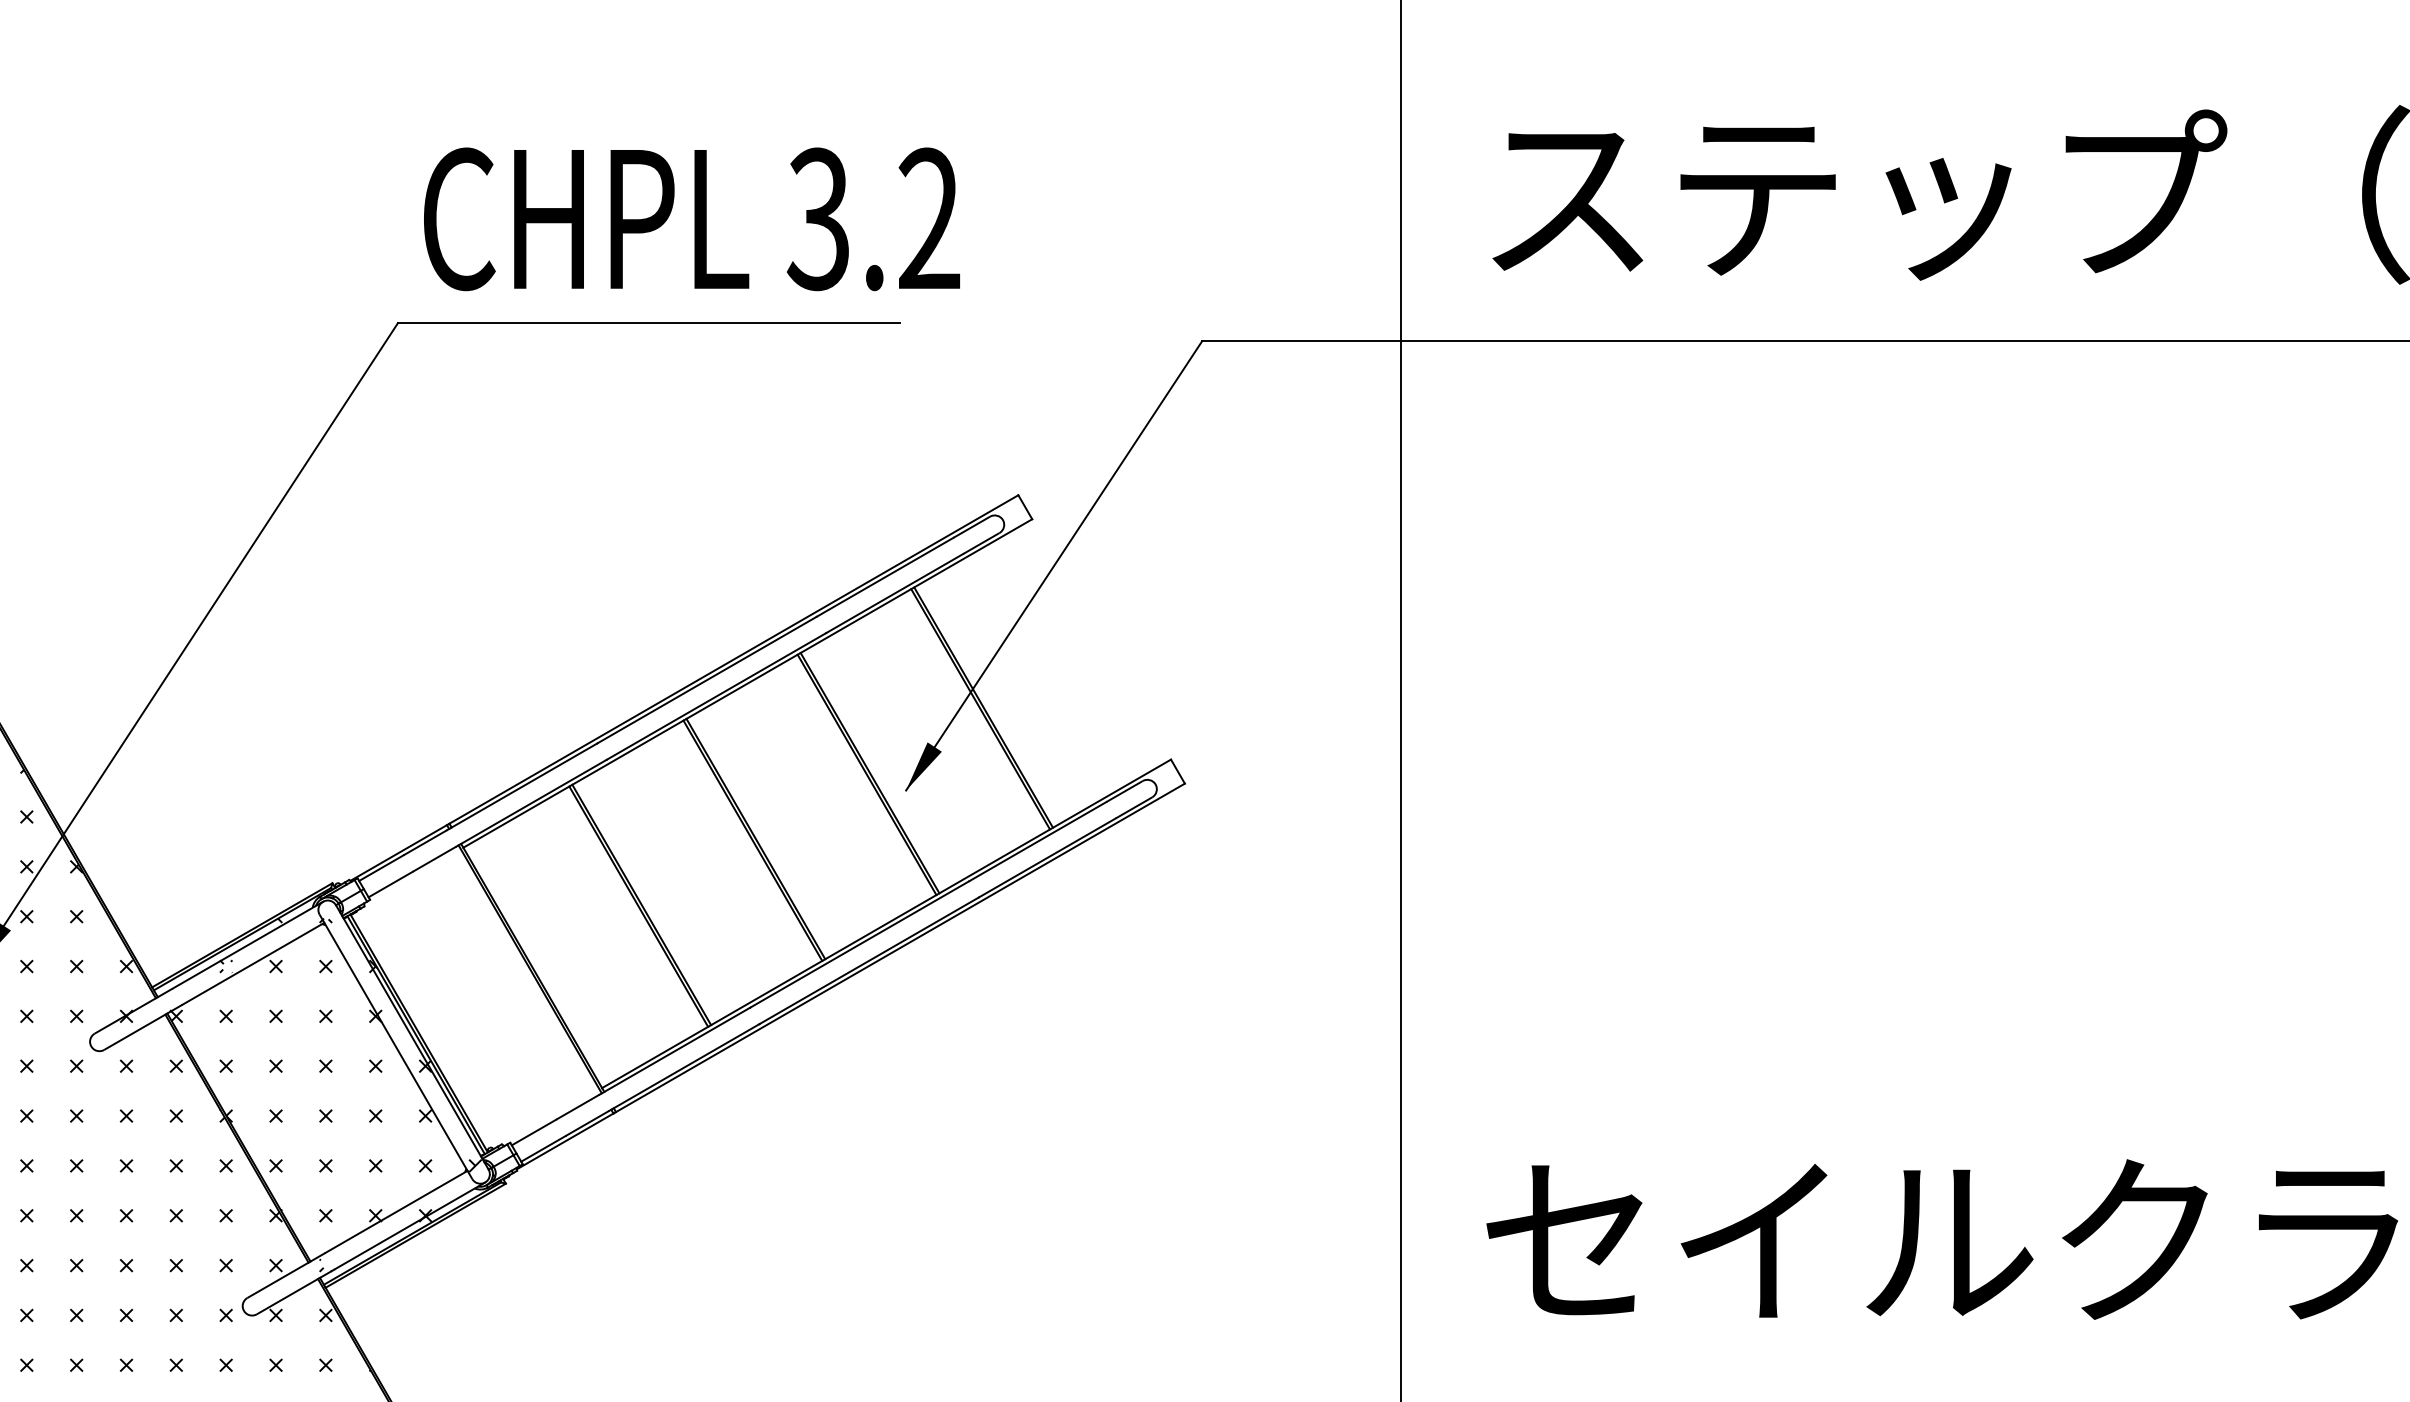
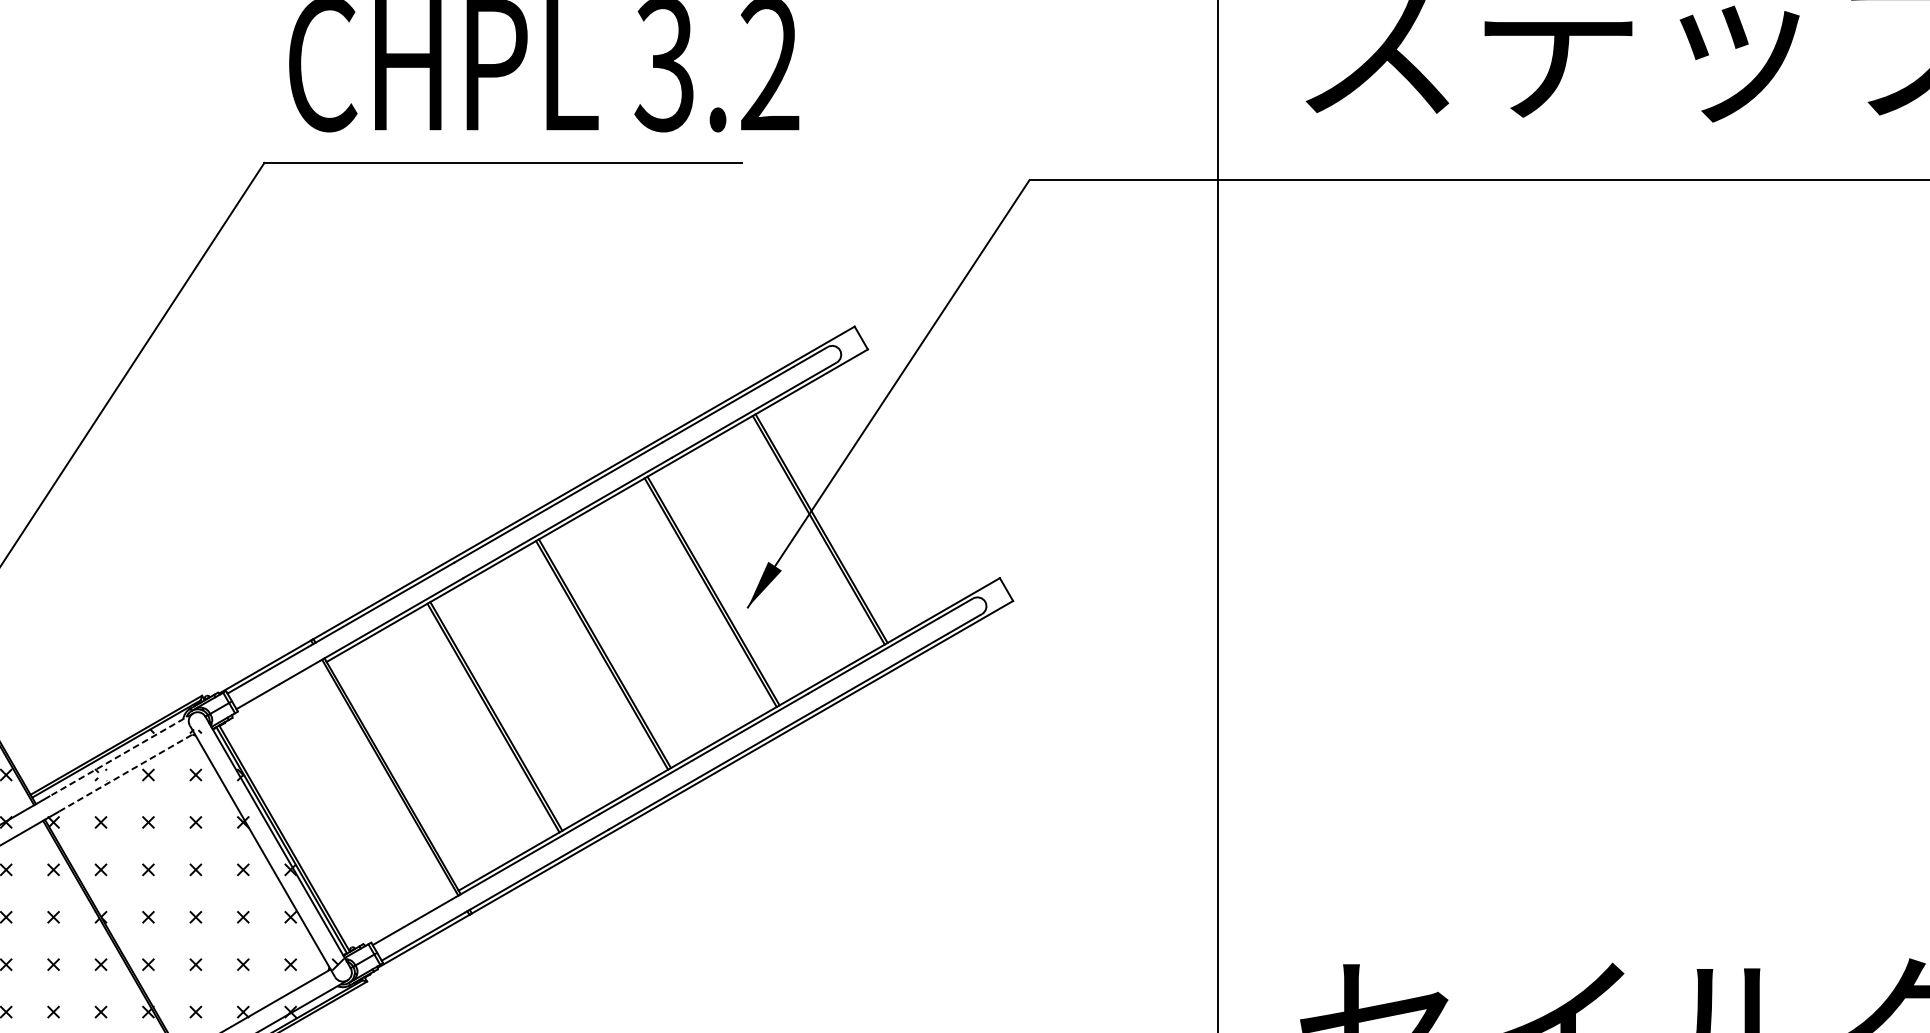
line: (248, 945) -> (122, 755), solid -> dashed
line: (253, 963) -> (126, 772), solid -> dashed

